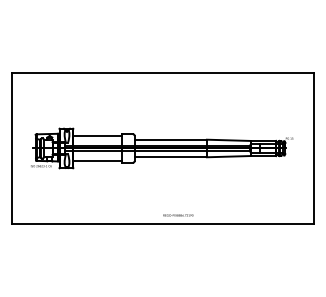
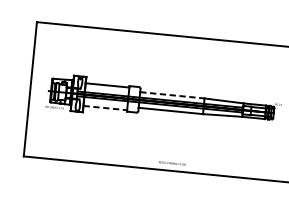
line: (171, 139) -> (173, 95), solid -> dashed
line: (98, 161) -> (105, 108), solid -> dashed

